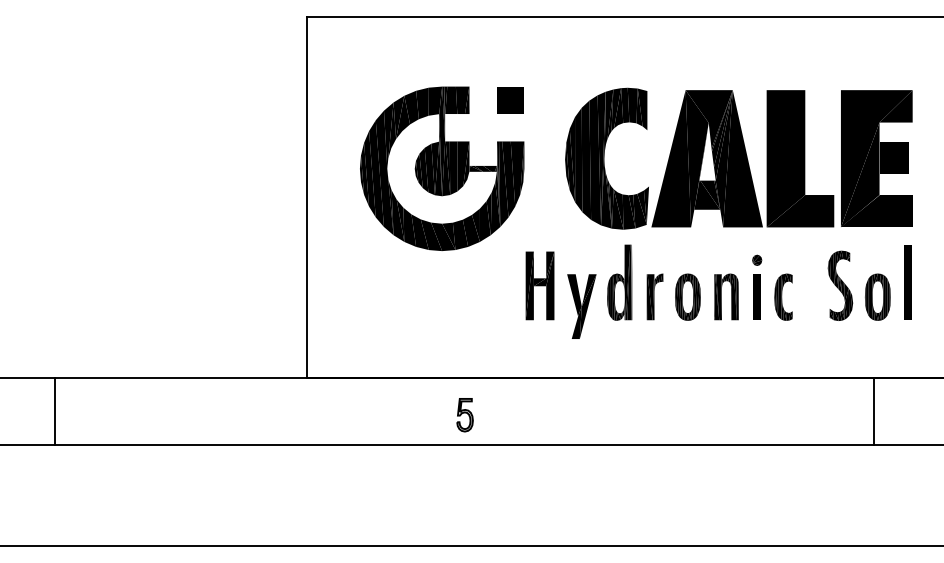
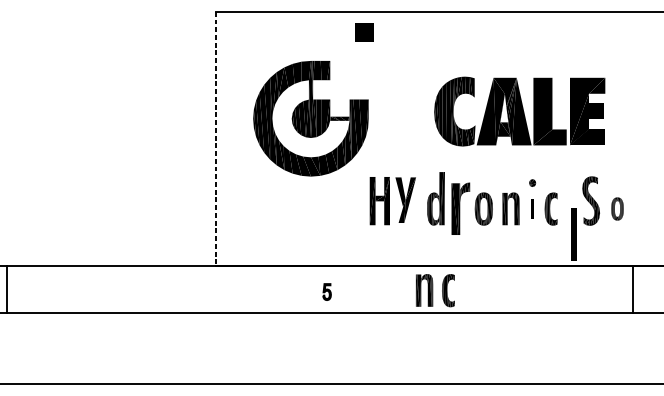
part: (510, 100) -> (364, 32), moved
part: (738, 158) -> (519, 111), size x0.7
line: (307, 197) -> (216, 138), solid -> dashed
part: (907, 282) -> (573, 234), moved
part: (654, 296) -> (460, 208), size x1.6
part: (756, 296) -> (532, 208), size x0.6
part: (877, 296) -> (617, 208), size x0.7
part: (581, 306) -> (405, 200), moved
line: (54, 411) -> (6, 289), moved
line: (874, 411) -> (633, 289), moved
part: (603, 412) -> (424, 290), added
part: (637, 412) -> (448, 290), added
part: (464, 415) -> (326, 292), size x0.7

